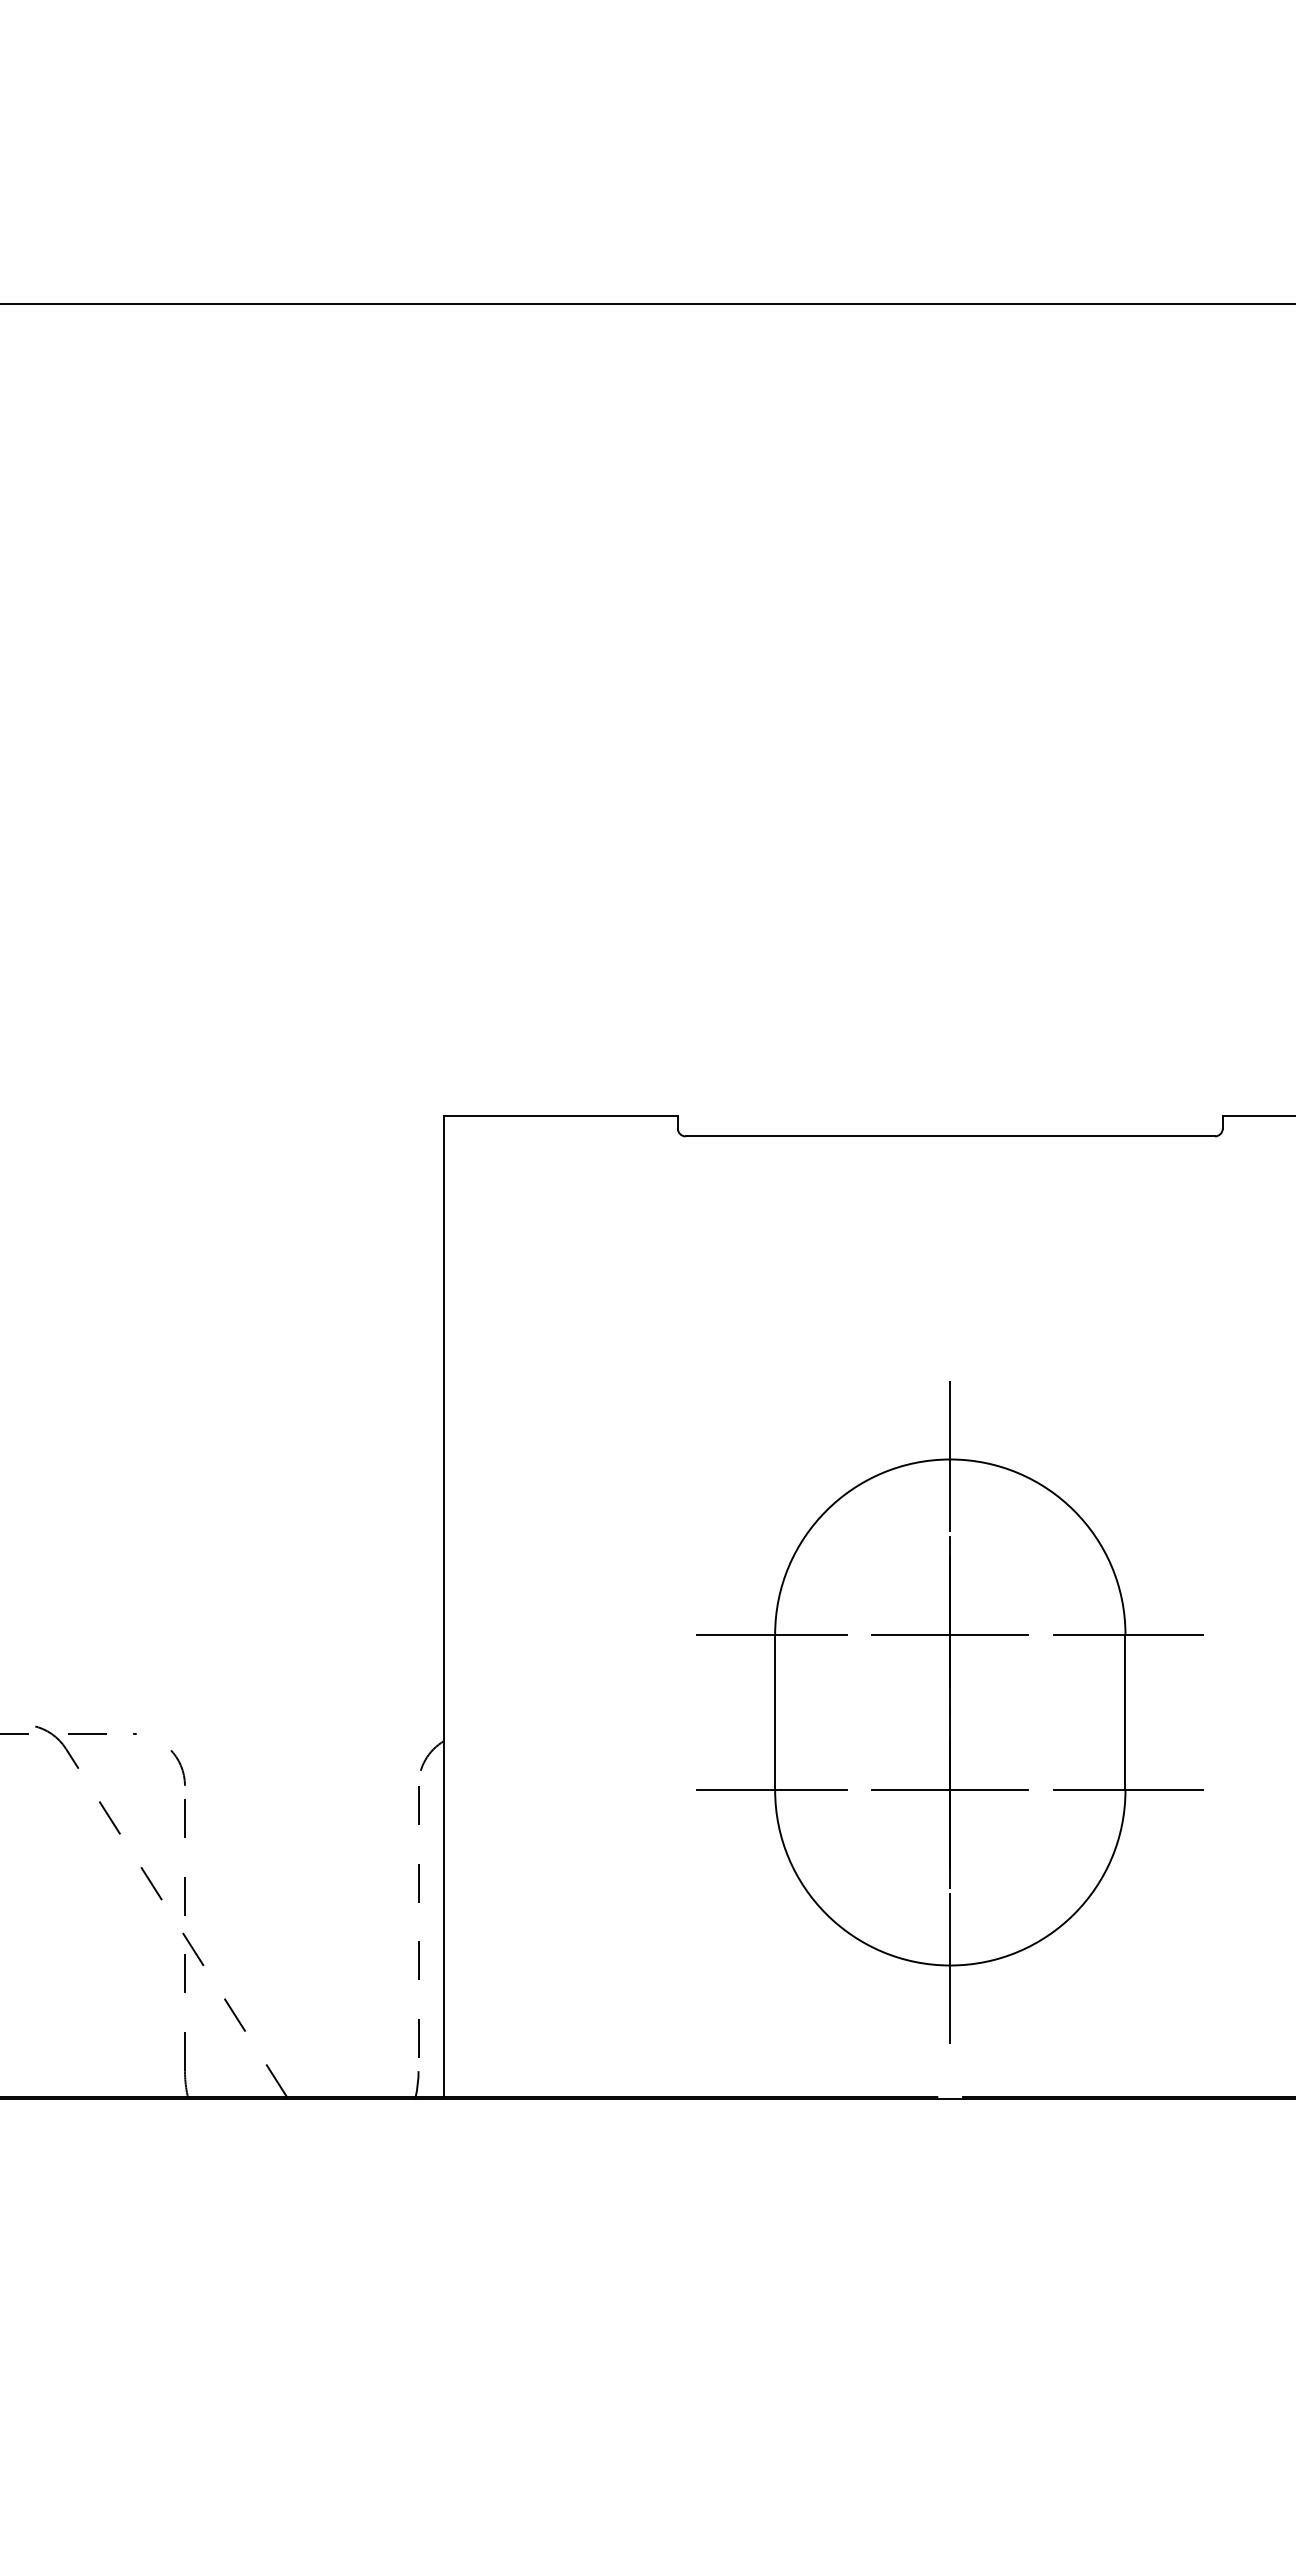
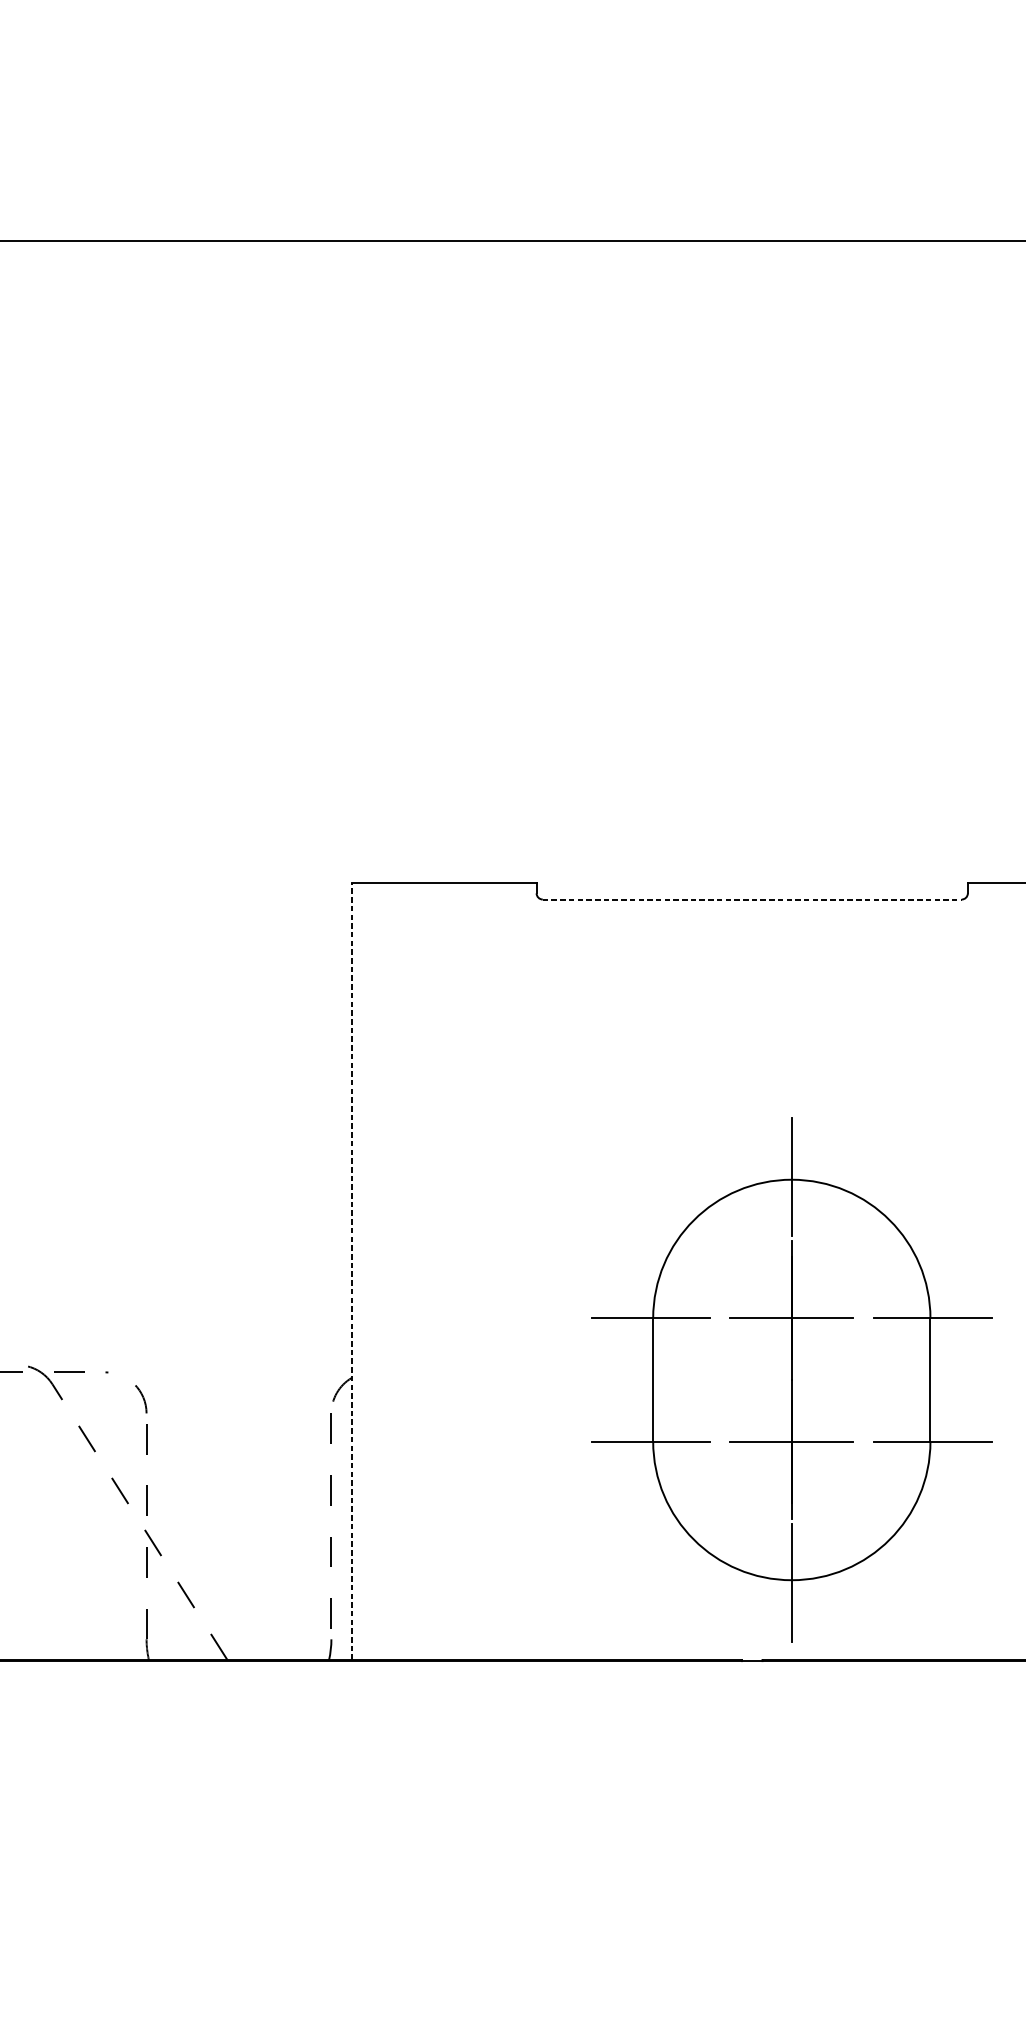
line: (950, 1136) -> (752, 899), solid -> dashed
line: (444, 1606) -> (351, 1271), solid -> dashed
part: (949, 1712) -> (791, 1379), moved

